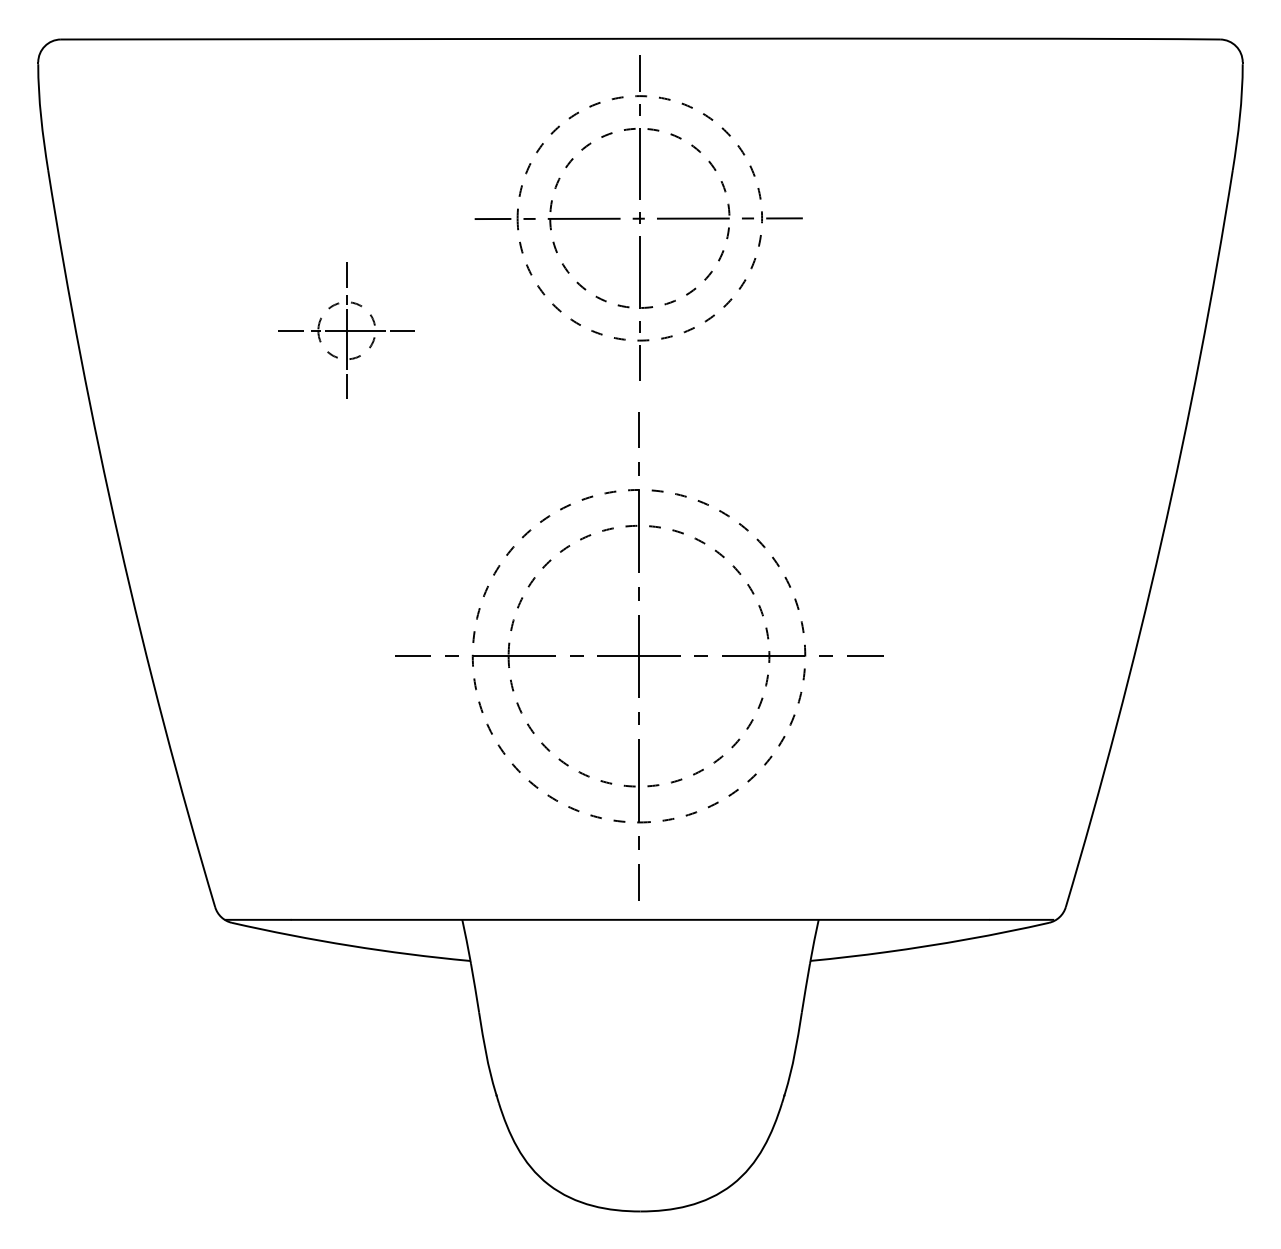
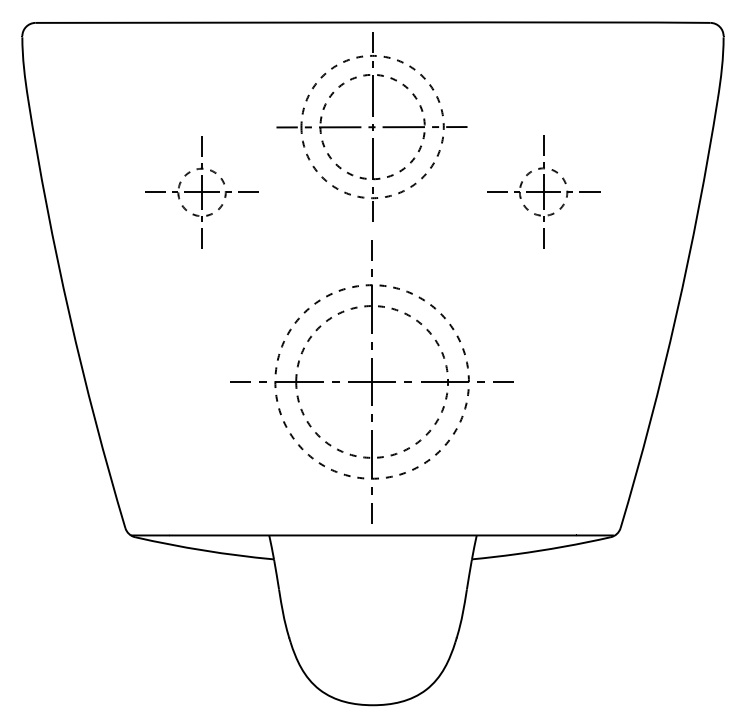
part: (933, 329) -> (543, 191), added
part: (345, 330) -> (201, 192), size x1.43

